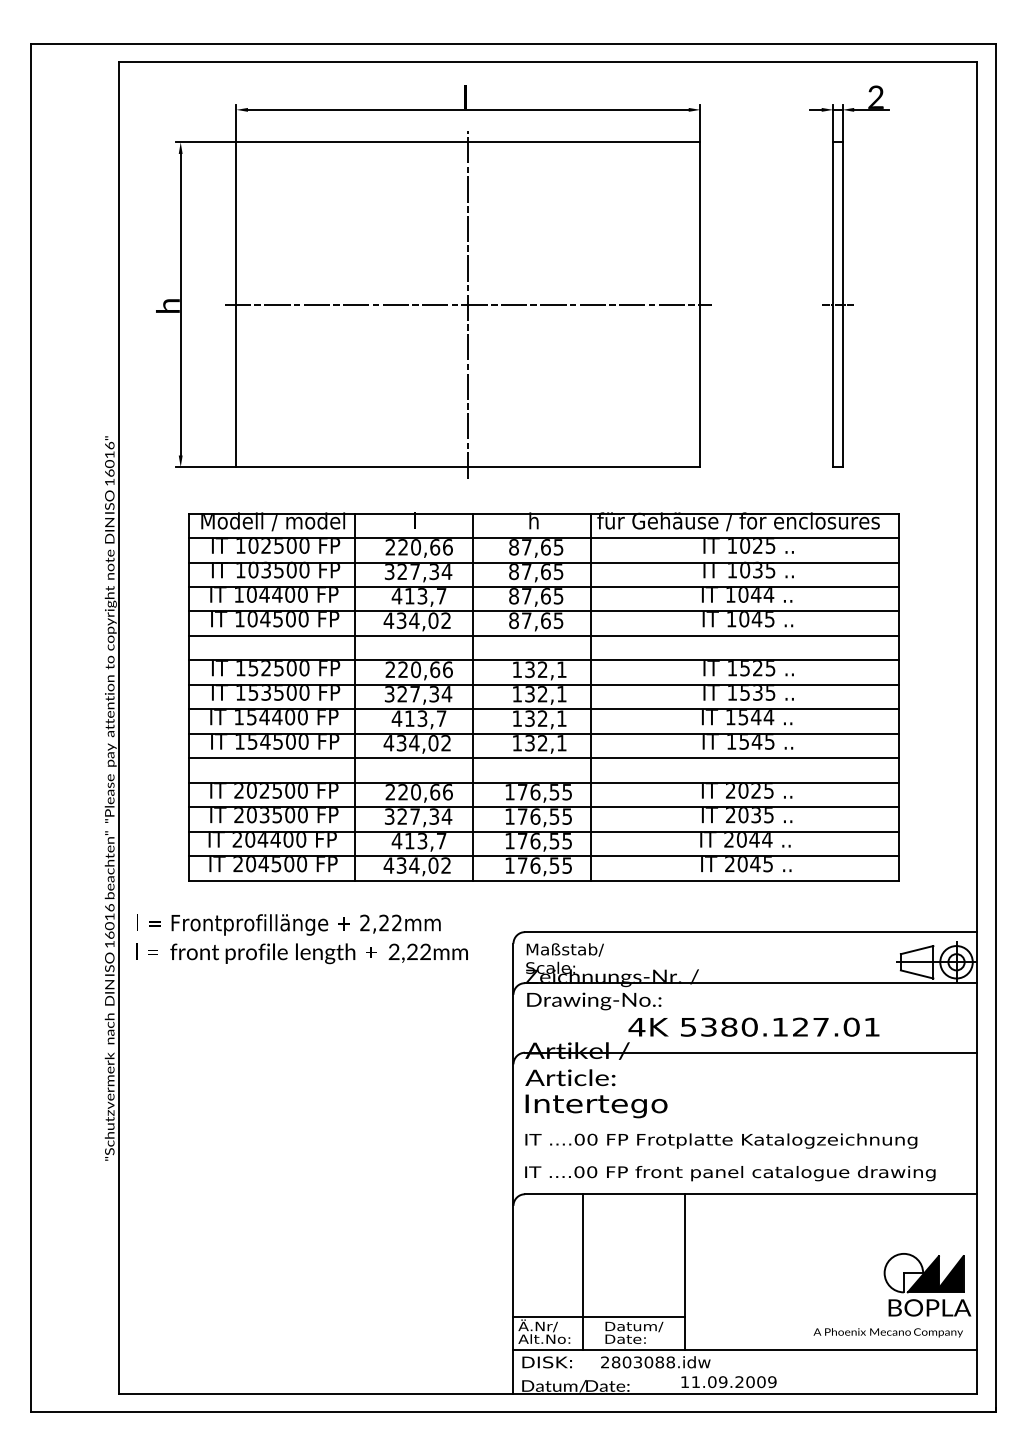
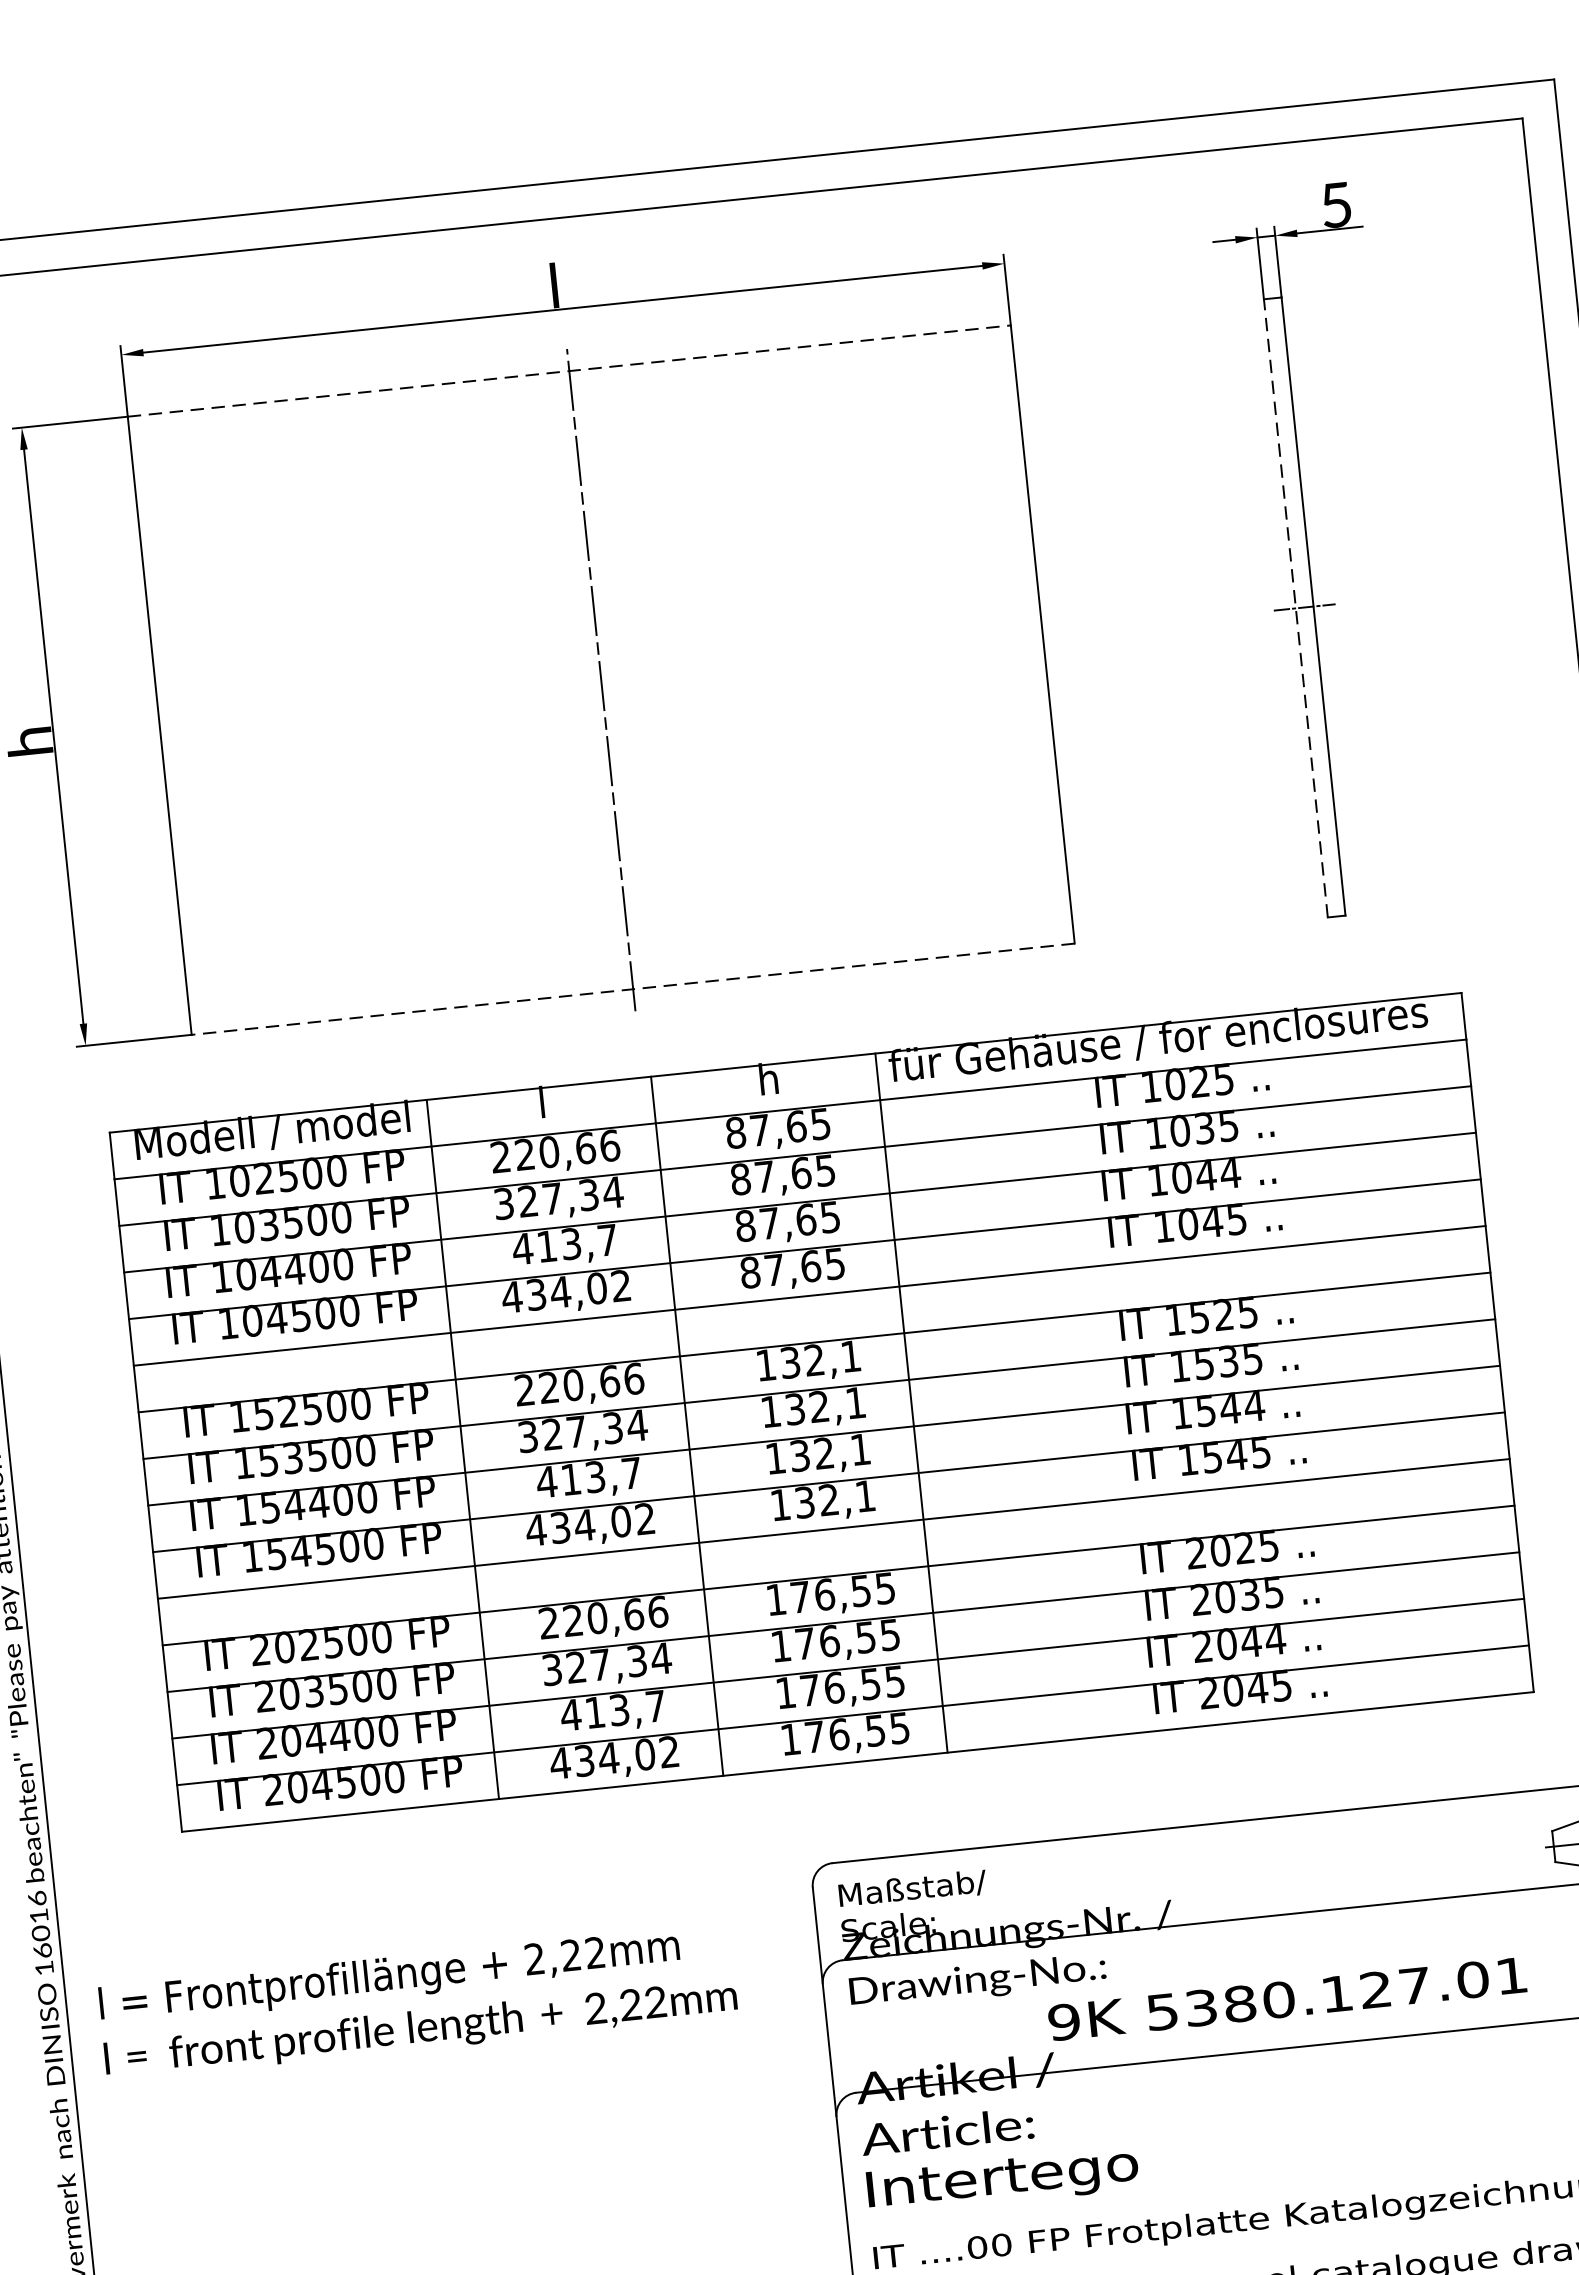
text: (875, 96) -> (1335, 203), 2 -> 5
line: (468, 142) -> (569, 371), solid -> dashed
line: (467, 304) -> (599, 679), removed
line: (833, 304) -> (1296, 607), solid -> dashed
line: (468, 467) -> (633, 989), solid -> dashed
text: (301, 939) -> (416, 2003), moved
text: (636, 1026) -> (1063, 2020), 4K -> 9K

